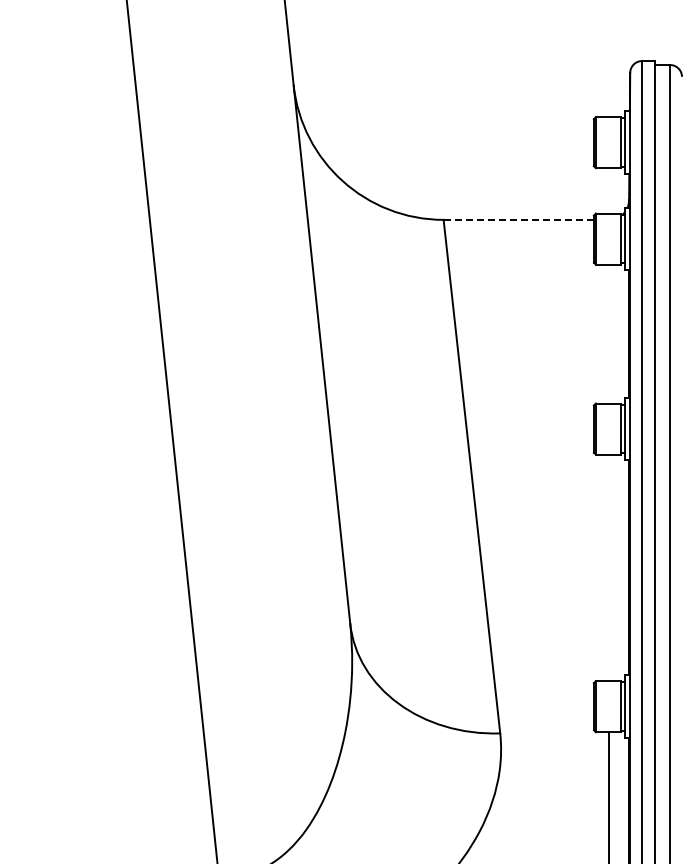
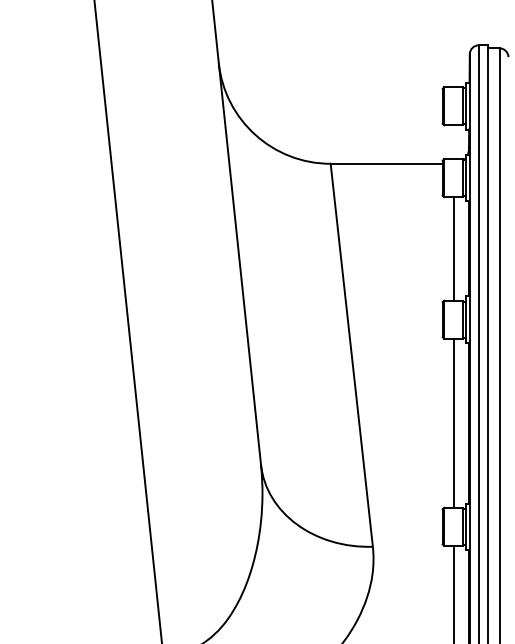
line: (519, 219) -> (387, 163), dashed -> solid
line: (609, 333) -> (454, 248), added
line: (609, 567) -> (454, 423), added

